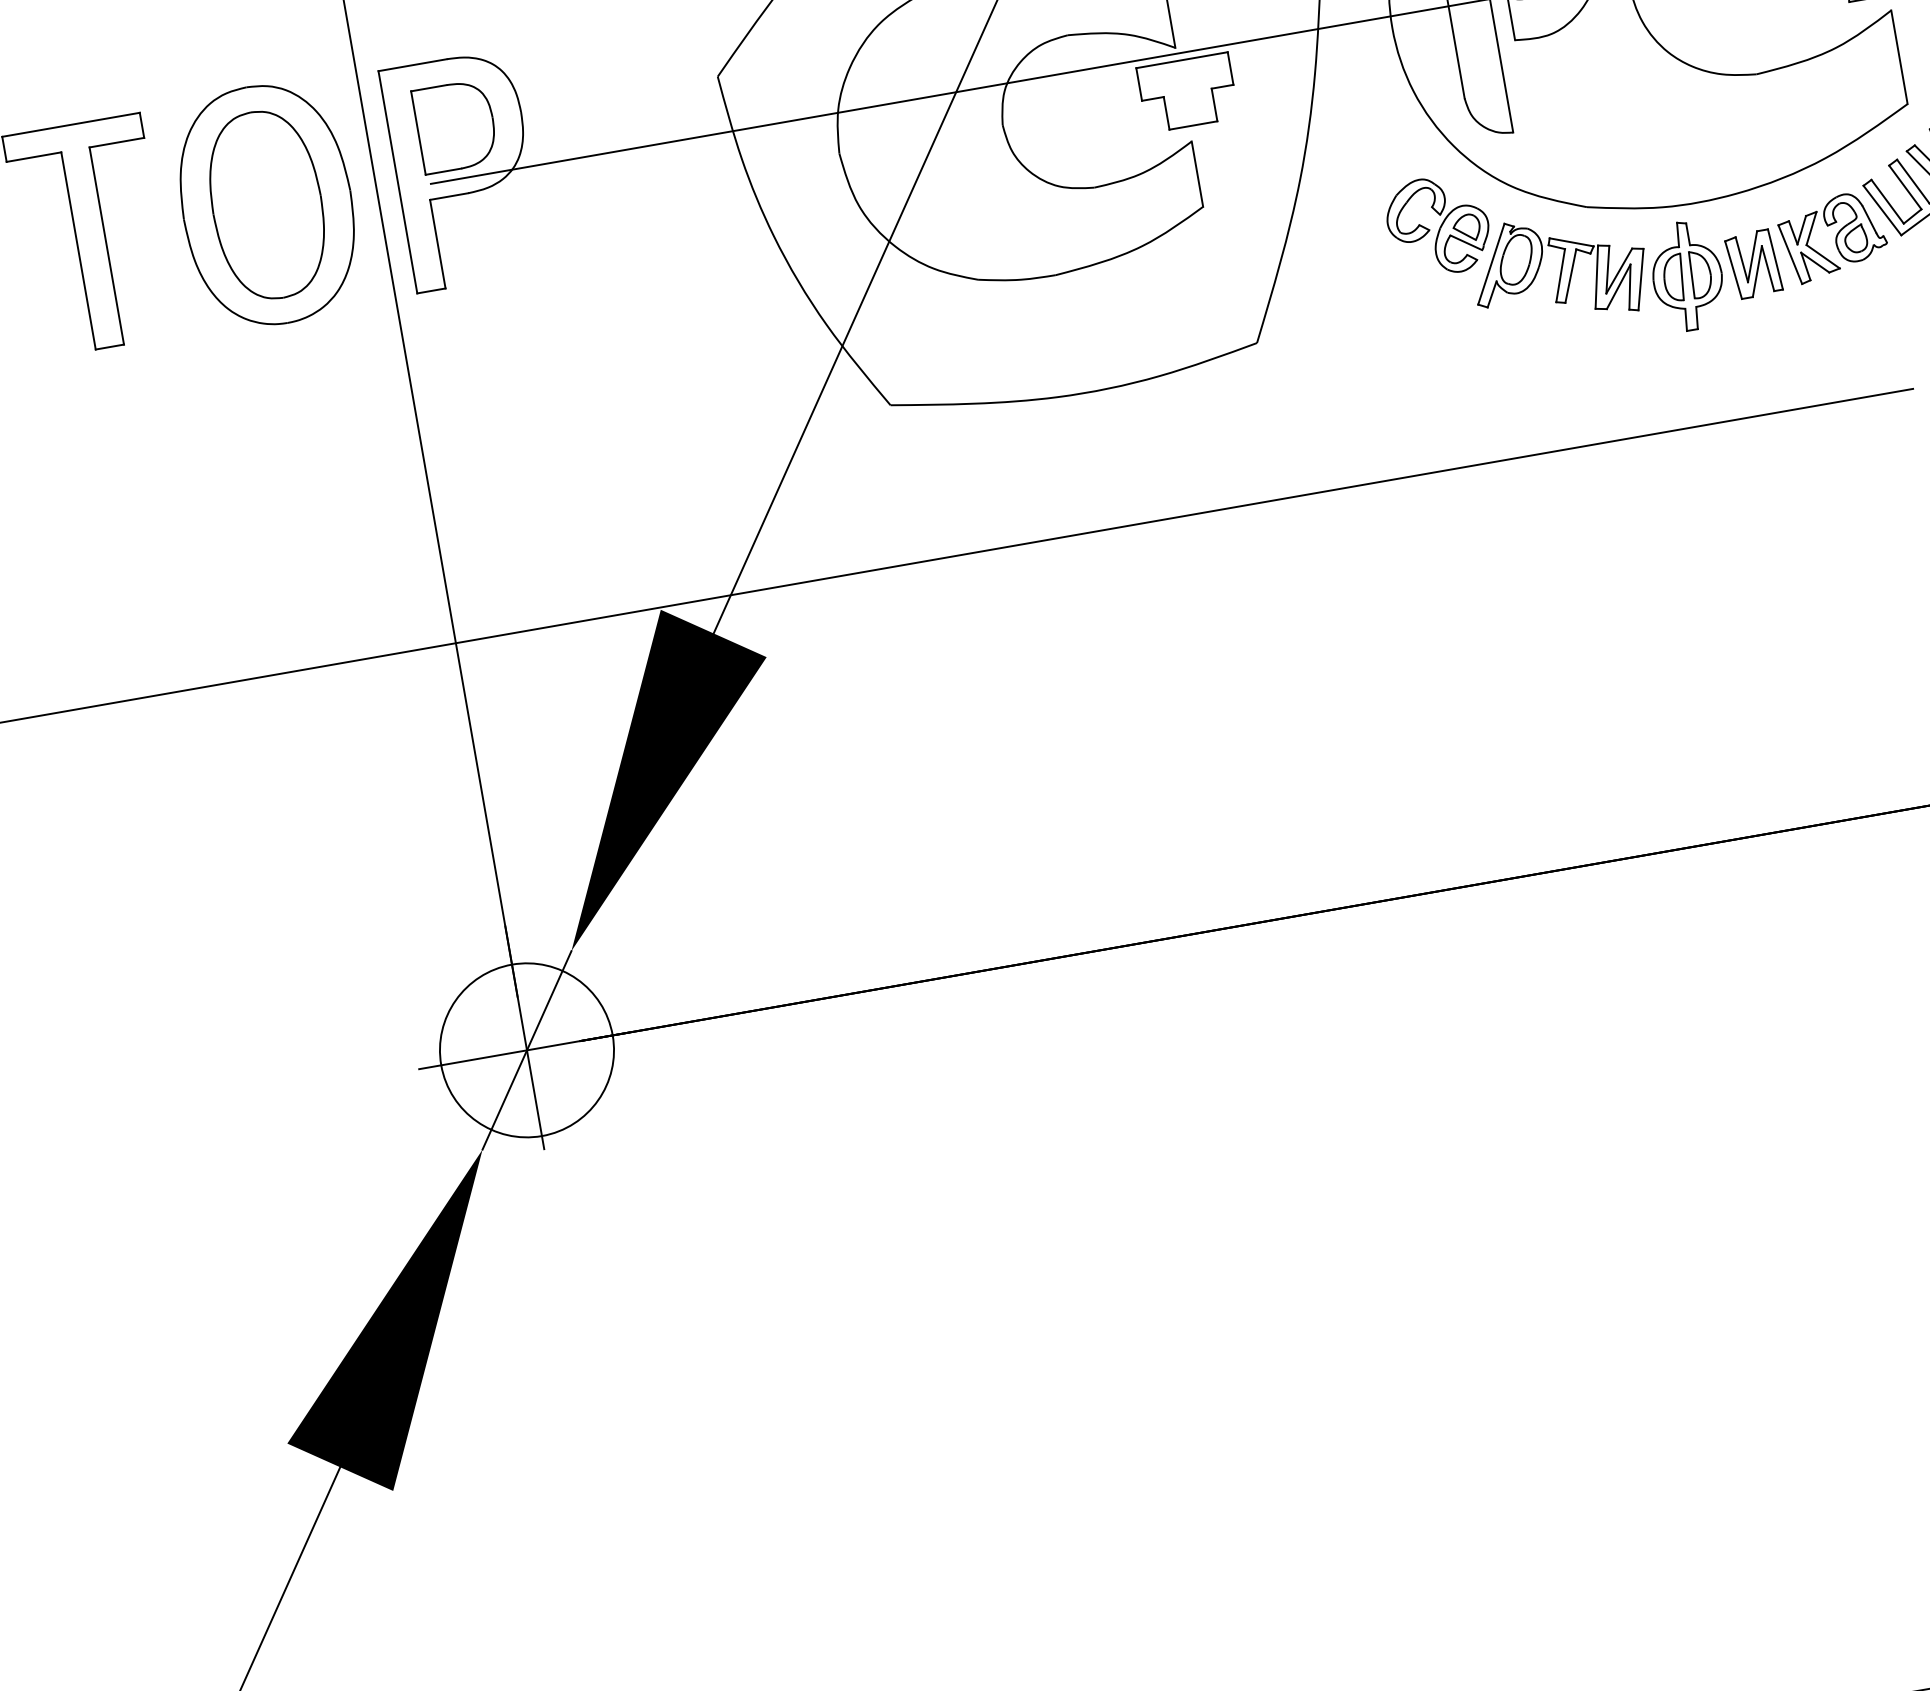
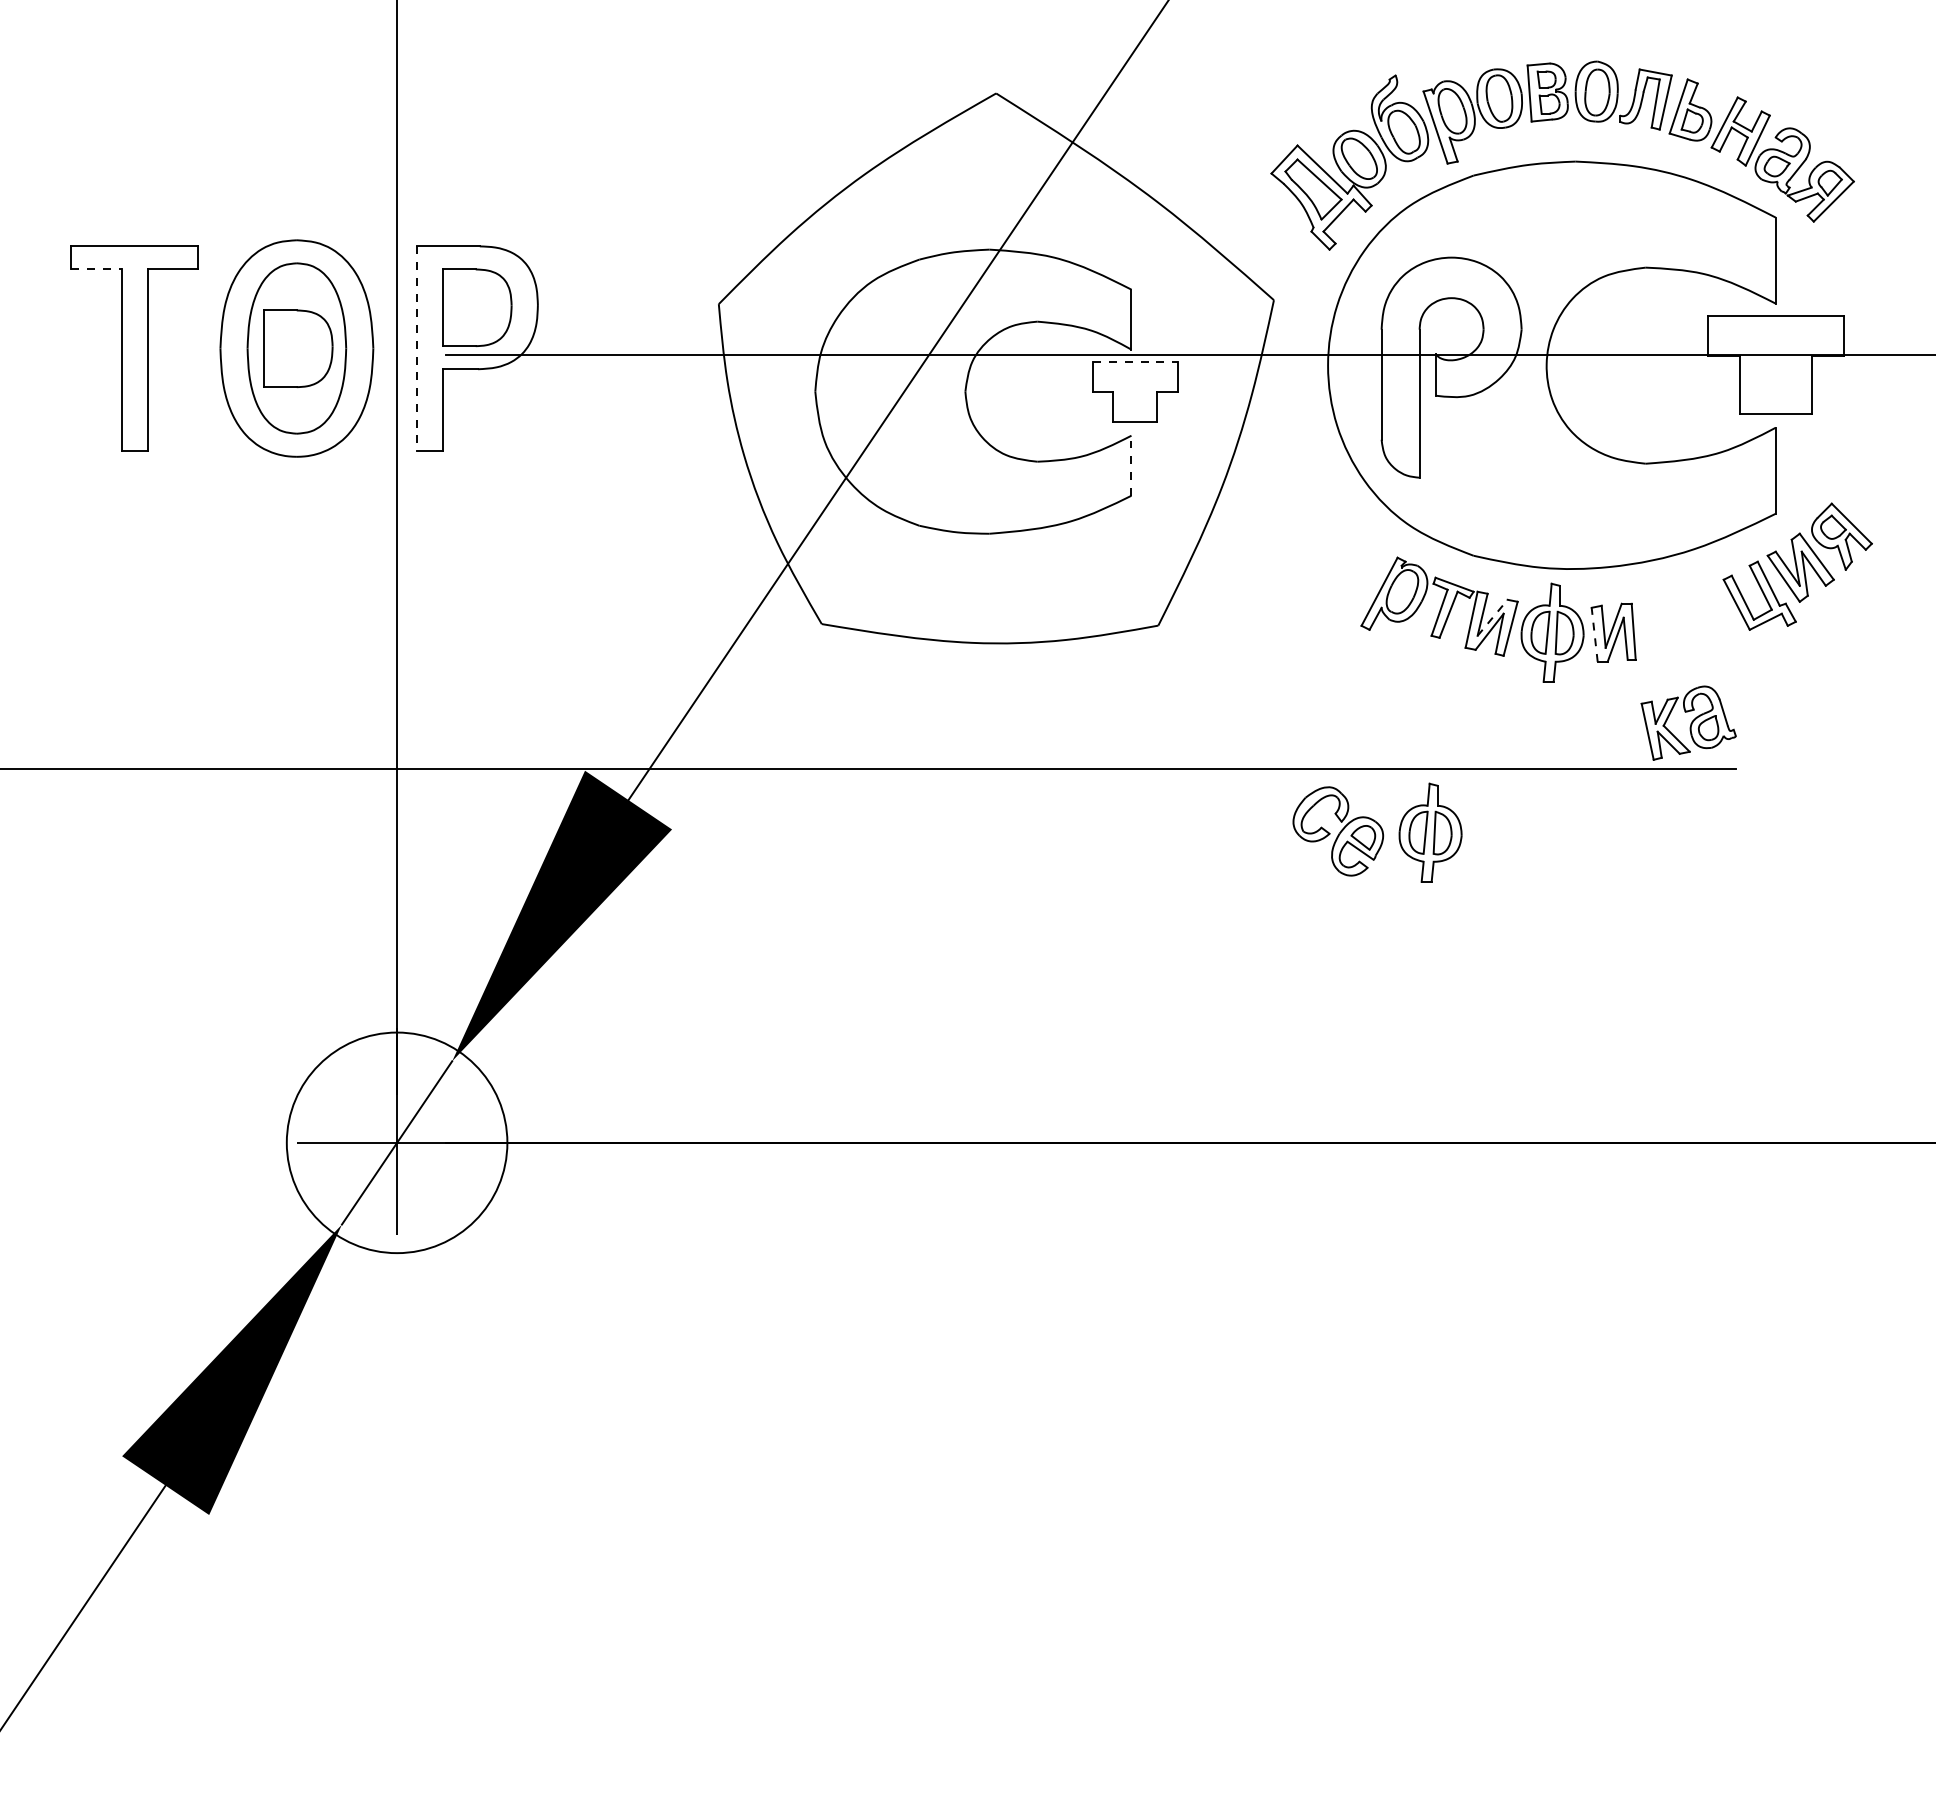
line: (1182, 59) -> (1135, 361), solid -> dashed
line: (34, 157) -> (96, 269), solid -> dashed
line: (1197, 173) -> (1131, 465), solid -> dashed
line: (398, 183) -> (417, 349), solid -> dashed
part: (268, 204) -> (298, 348), added
part: (1438, 225) -> (1338, 831), moved
part: (1832, 236) -> (1688, 722), moved
line: (1733, 269) -> (1594, 634), solid -> dashed
line: (1619, 270) -> (1492, 617), solid -> dashed
part: (1592, 516) -> (1430, 832), added
circle: (526, 1050) -> (396, 1142), size x1.4

